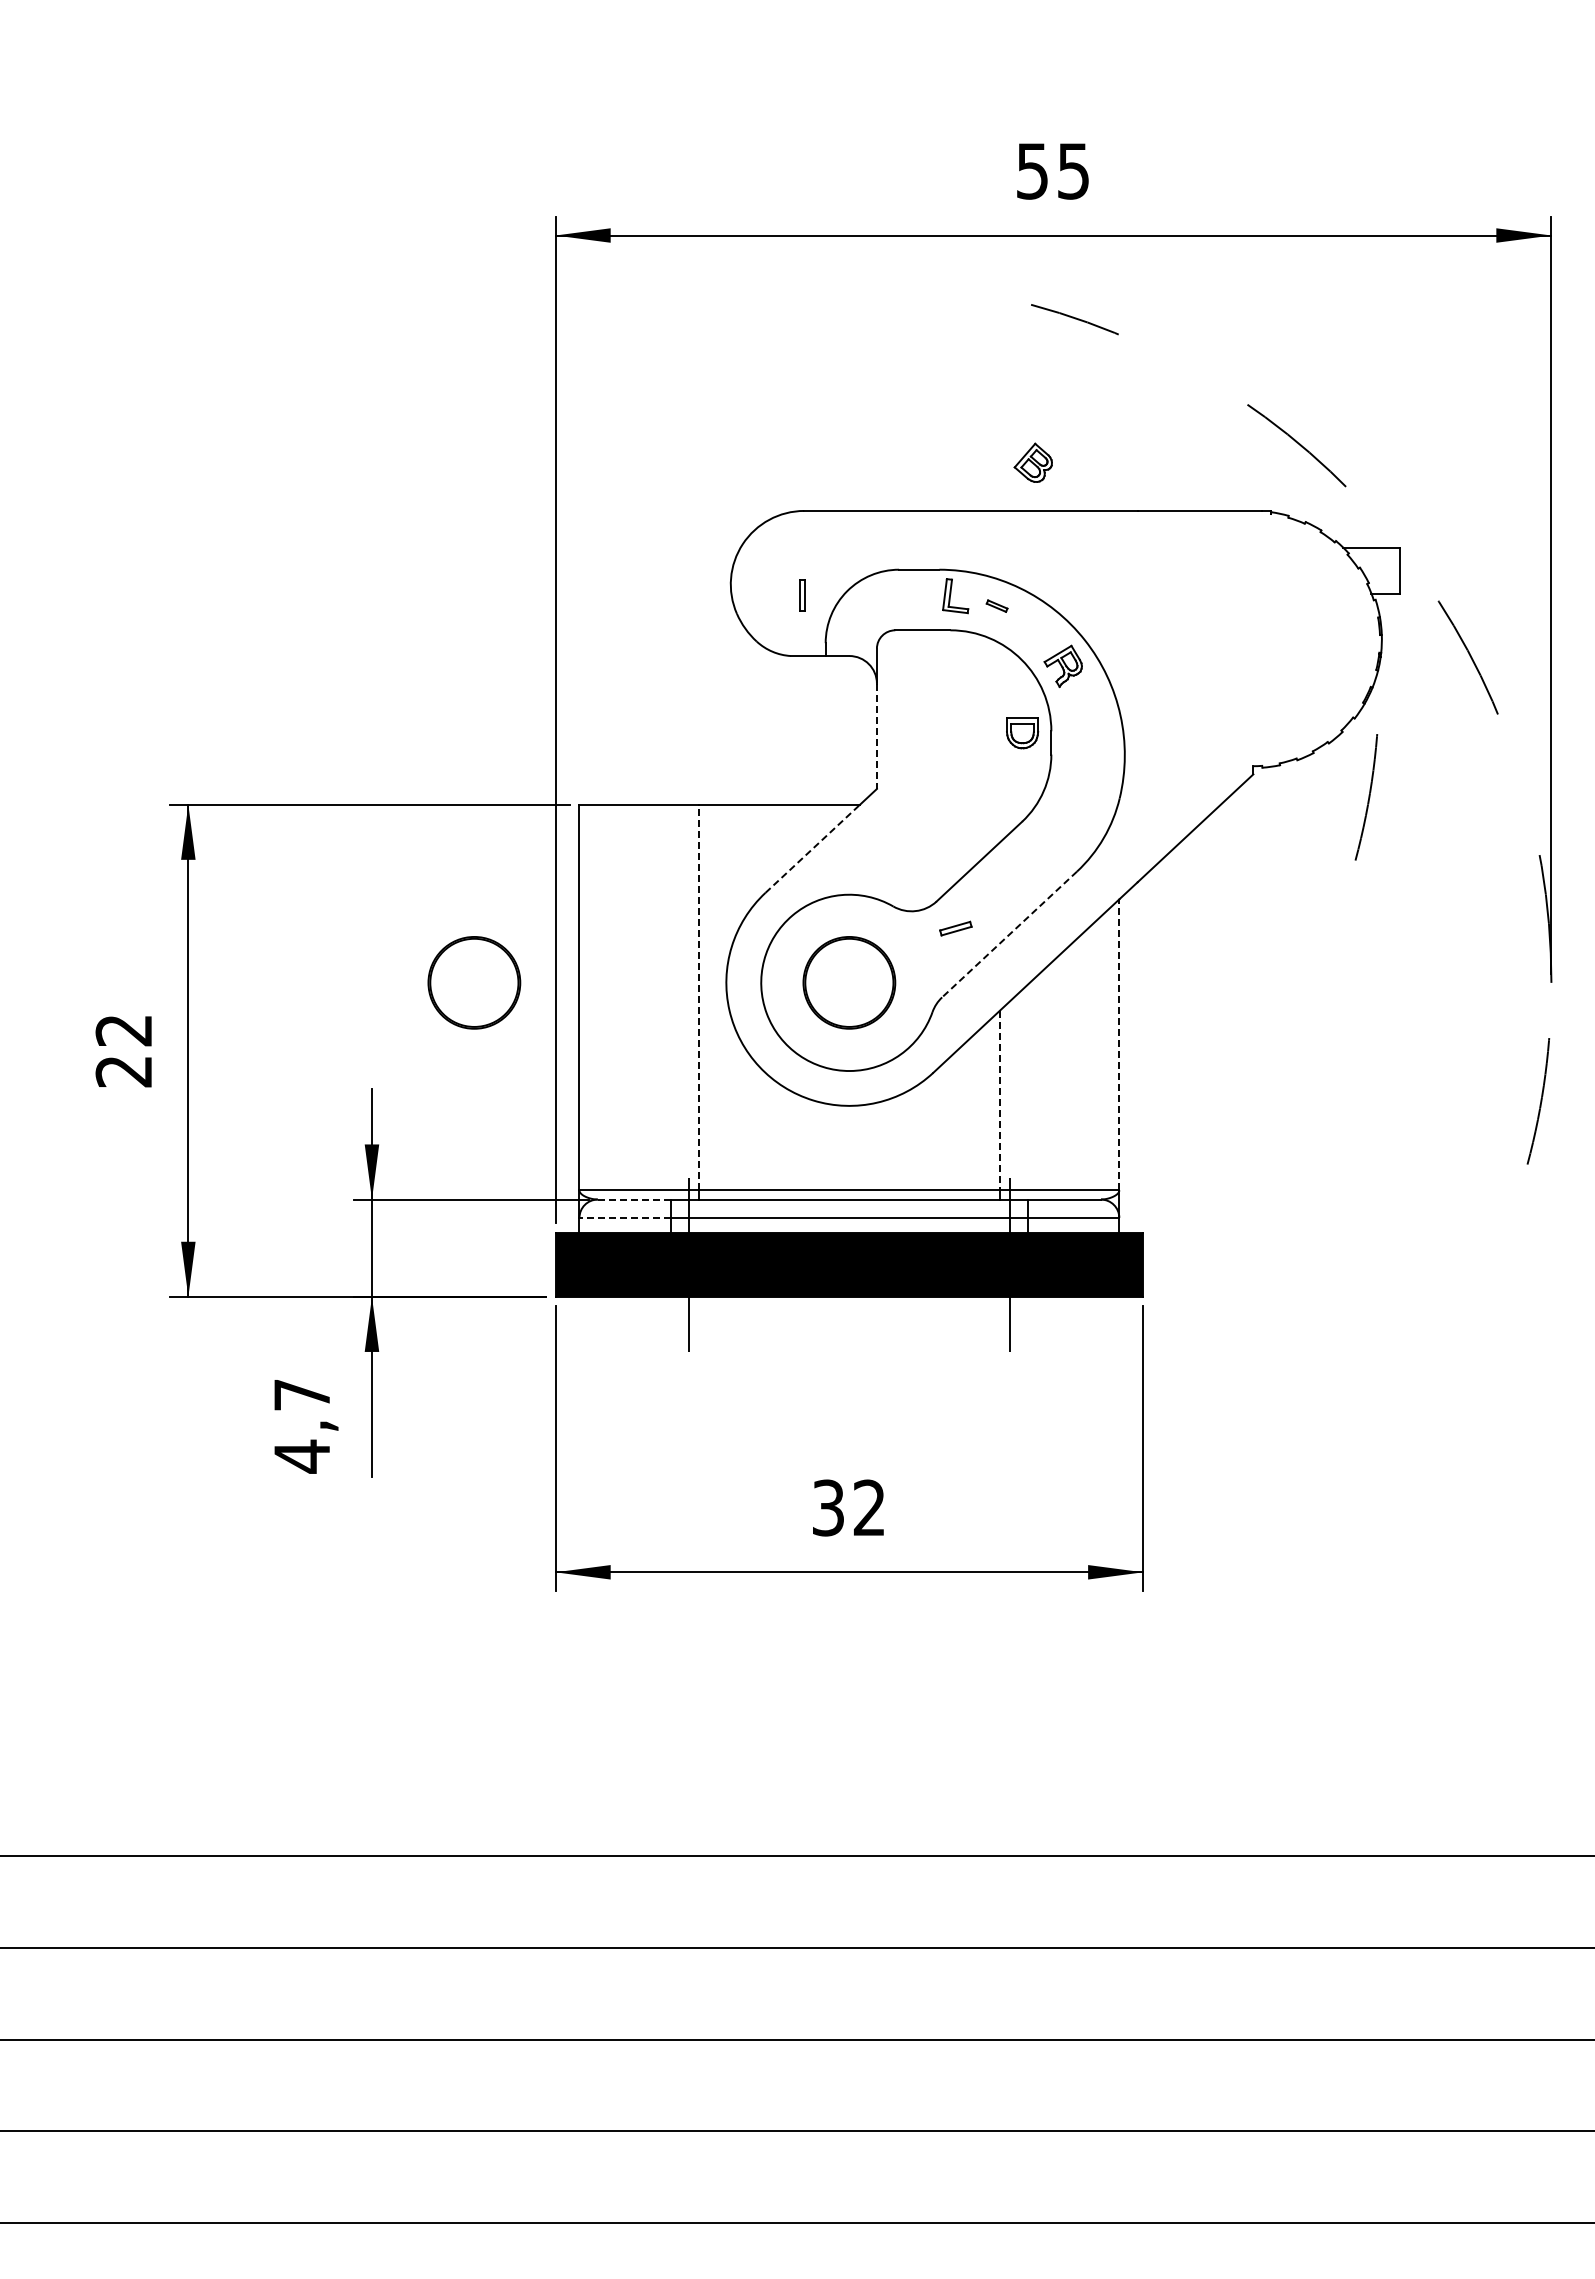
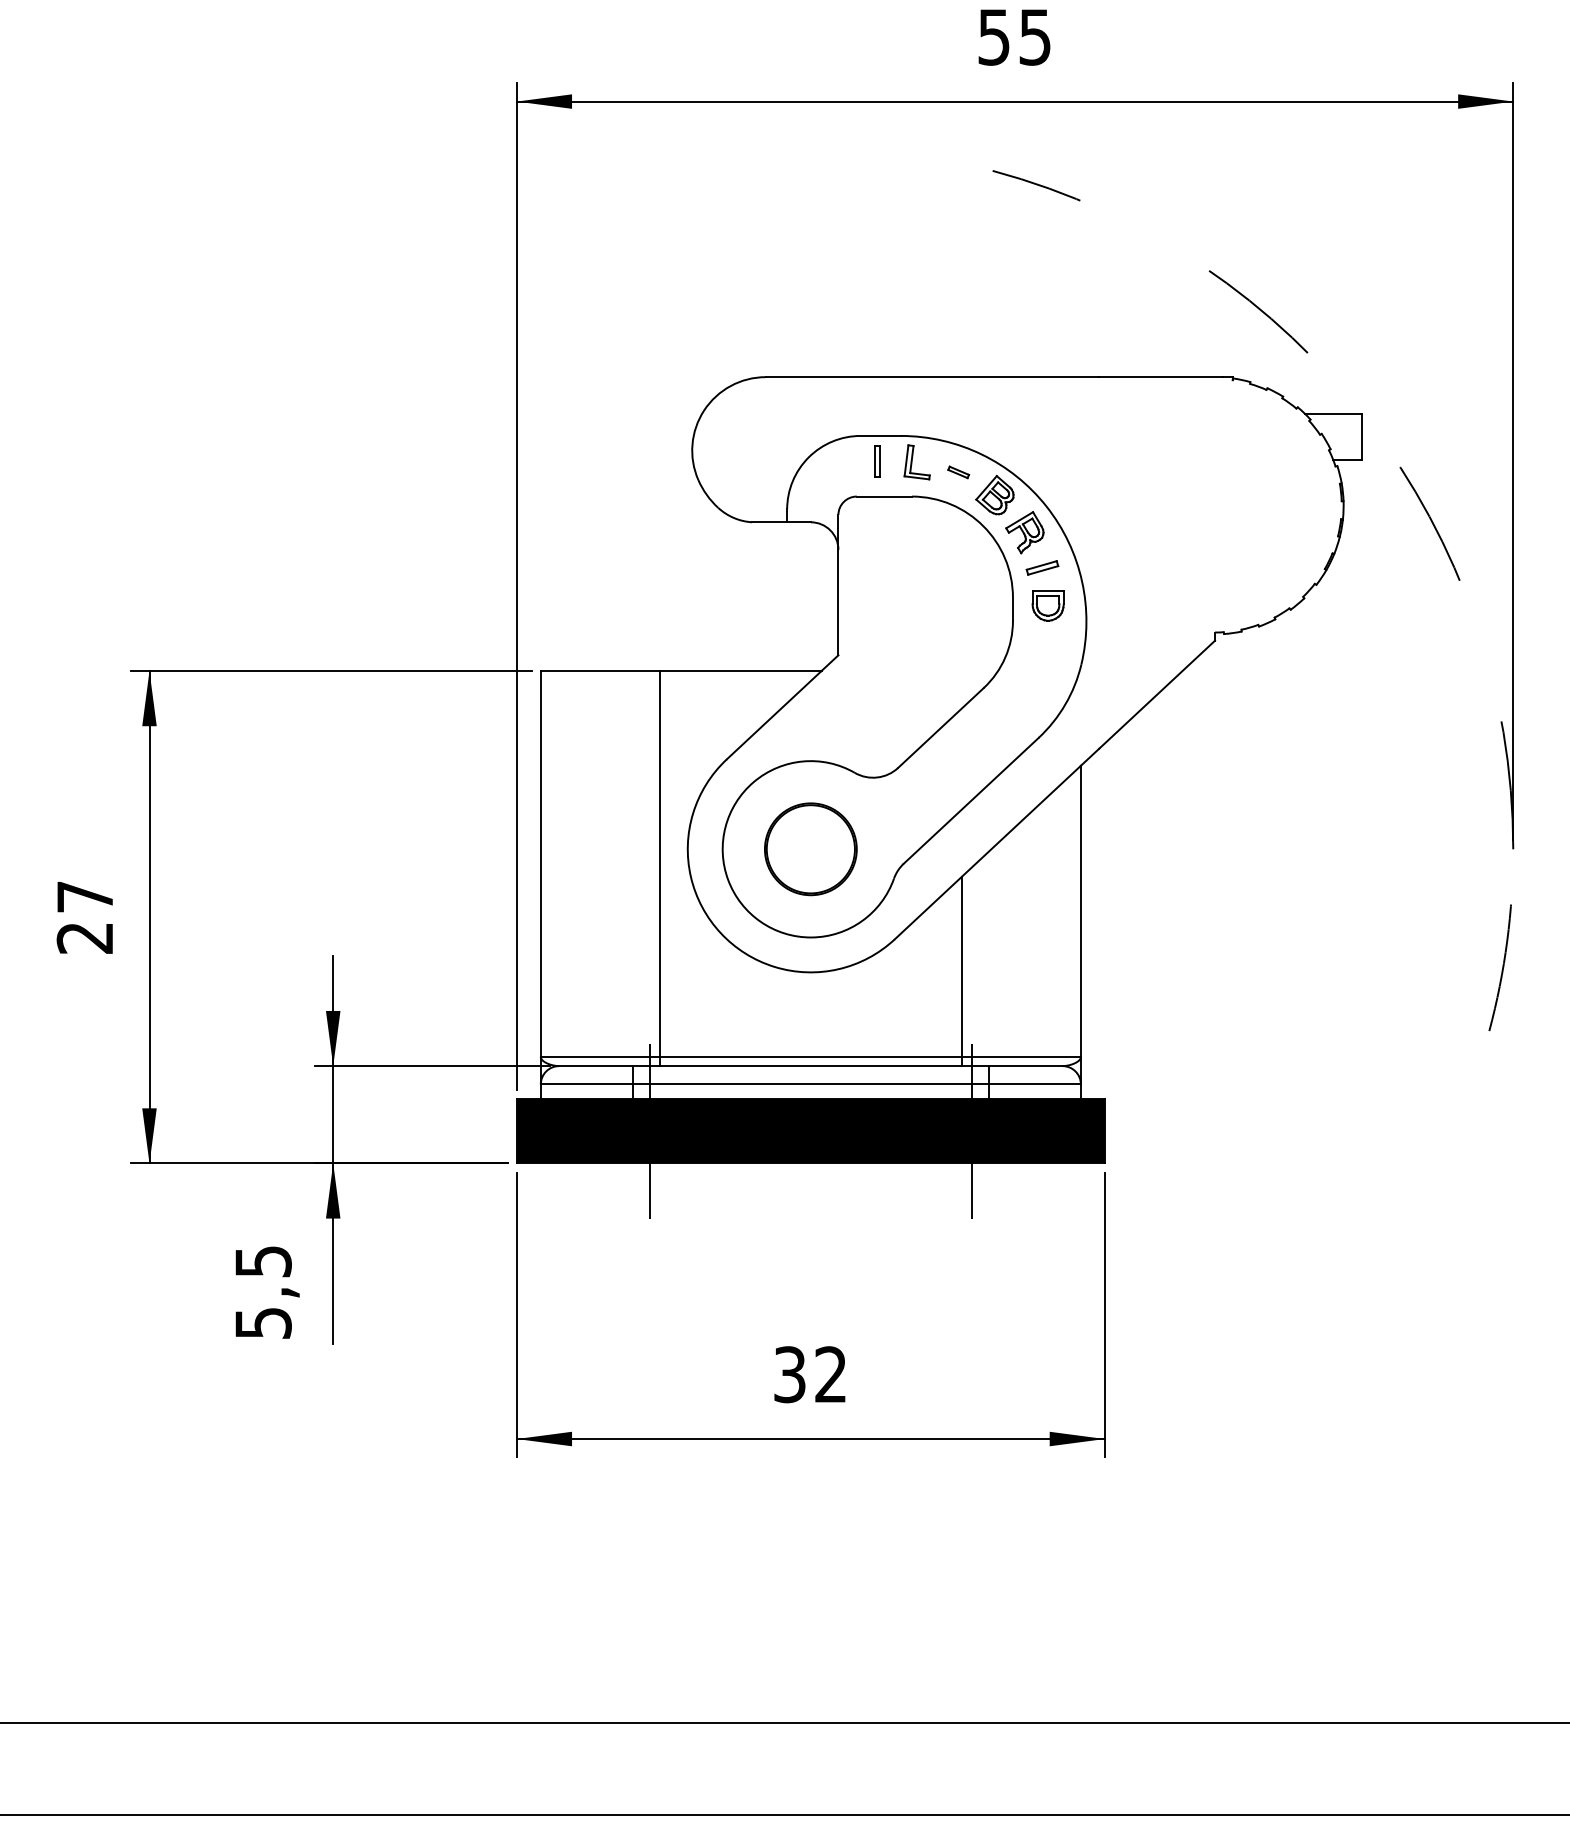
part: (1032, 462) -> (994, 494), moved
part: (802, 595) -> (878, 461), moved
part: (1022, 733) -> (1048, 605), moved
line: (876, 736) -> (837, 602), dashed -> solid
arc: (1368, 797) -> (1330, 663), removed
line: (812, 848) -> (773, 714), dashed -> solid
part: (955, 928) -> (1042, 567), moved
line: (1009, 934) -> (971, 800), dashed -> solid
part: (474, 982) -> (435, 848), removed
line: (698, 997) -> (659, 863), dashed -> solid
text: (123, 1030) -> (84, 896), 22 -> 27
line: (1119, 1044) -> (1081, 910), dashed -> solid
line: (999, 1100) -> (961, 966), dashed -> solid
line: (634, 1199) -> (595, 1066), dashed -> solid
line: (625, 1217) -> (586, 1084), dashed -> solid
text: (302, 1426) -> (263, 1293), 4,7 -> 5,5

